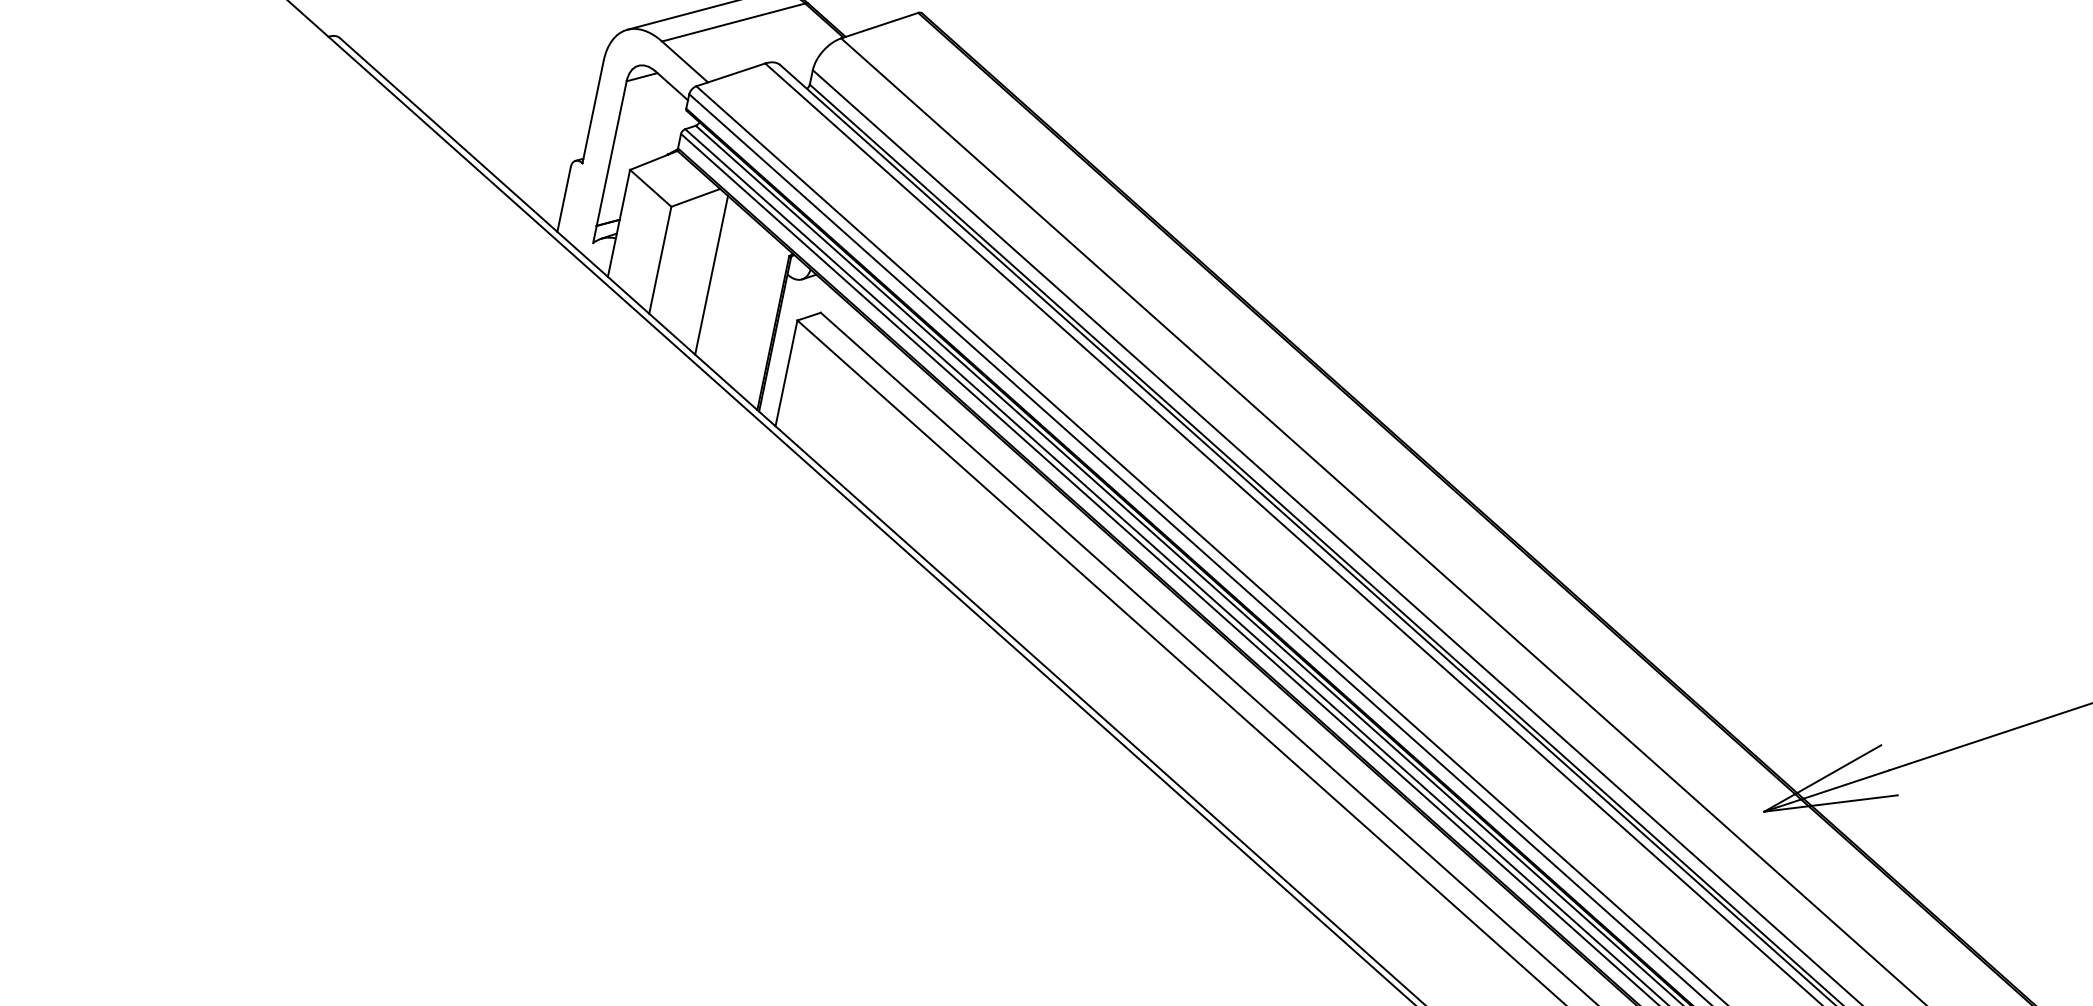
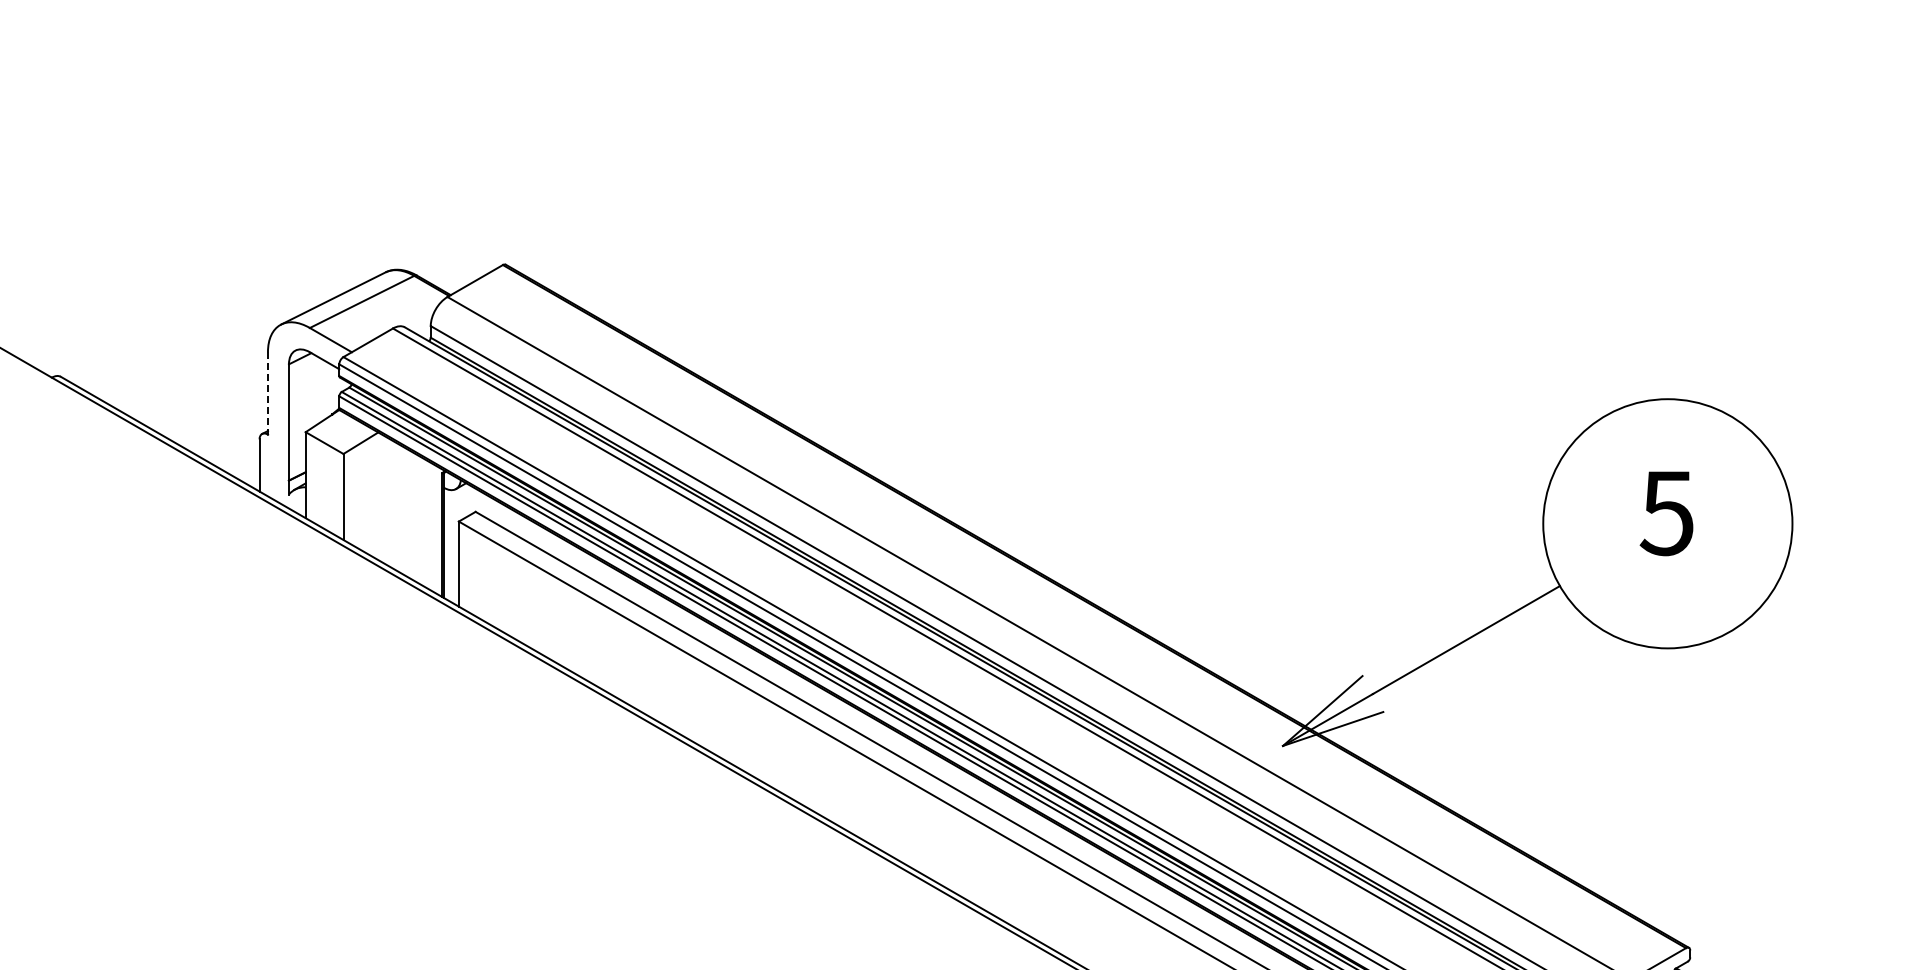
line: (592, 111) -> (267, 393), solid -> dashed
line: (711, 275) -> (385, 500), removed

